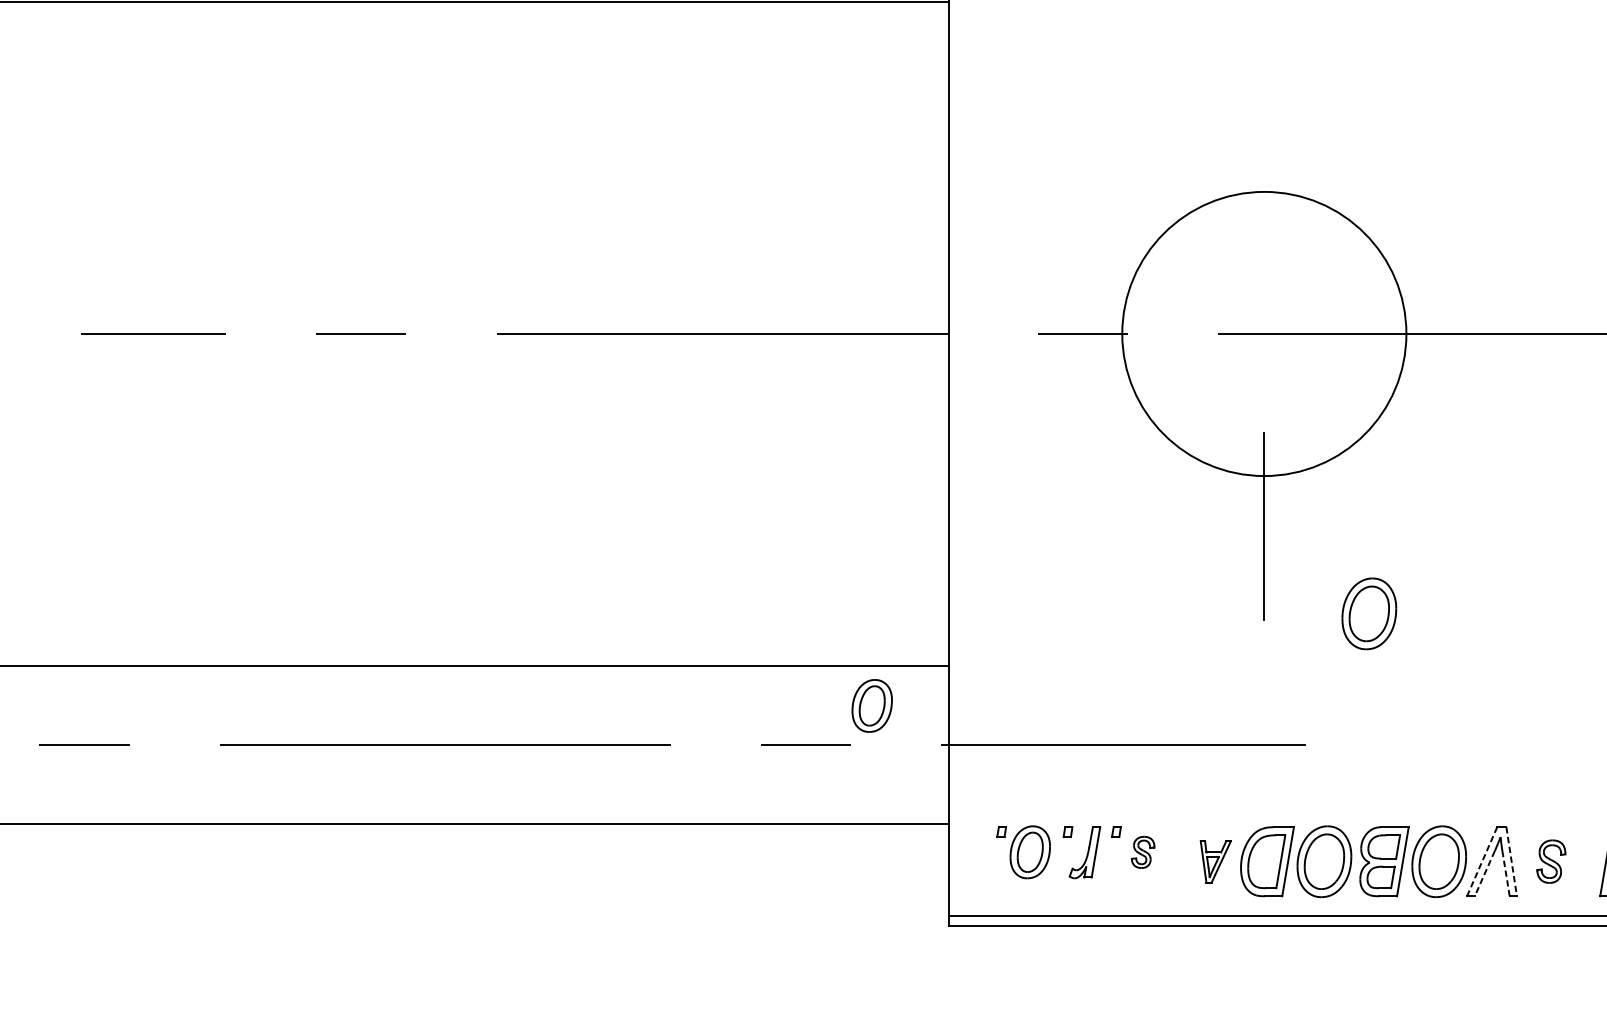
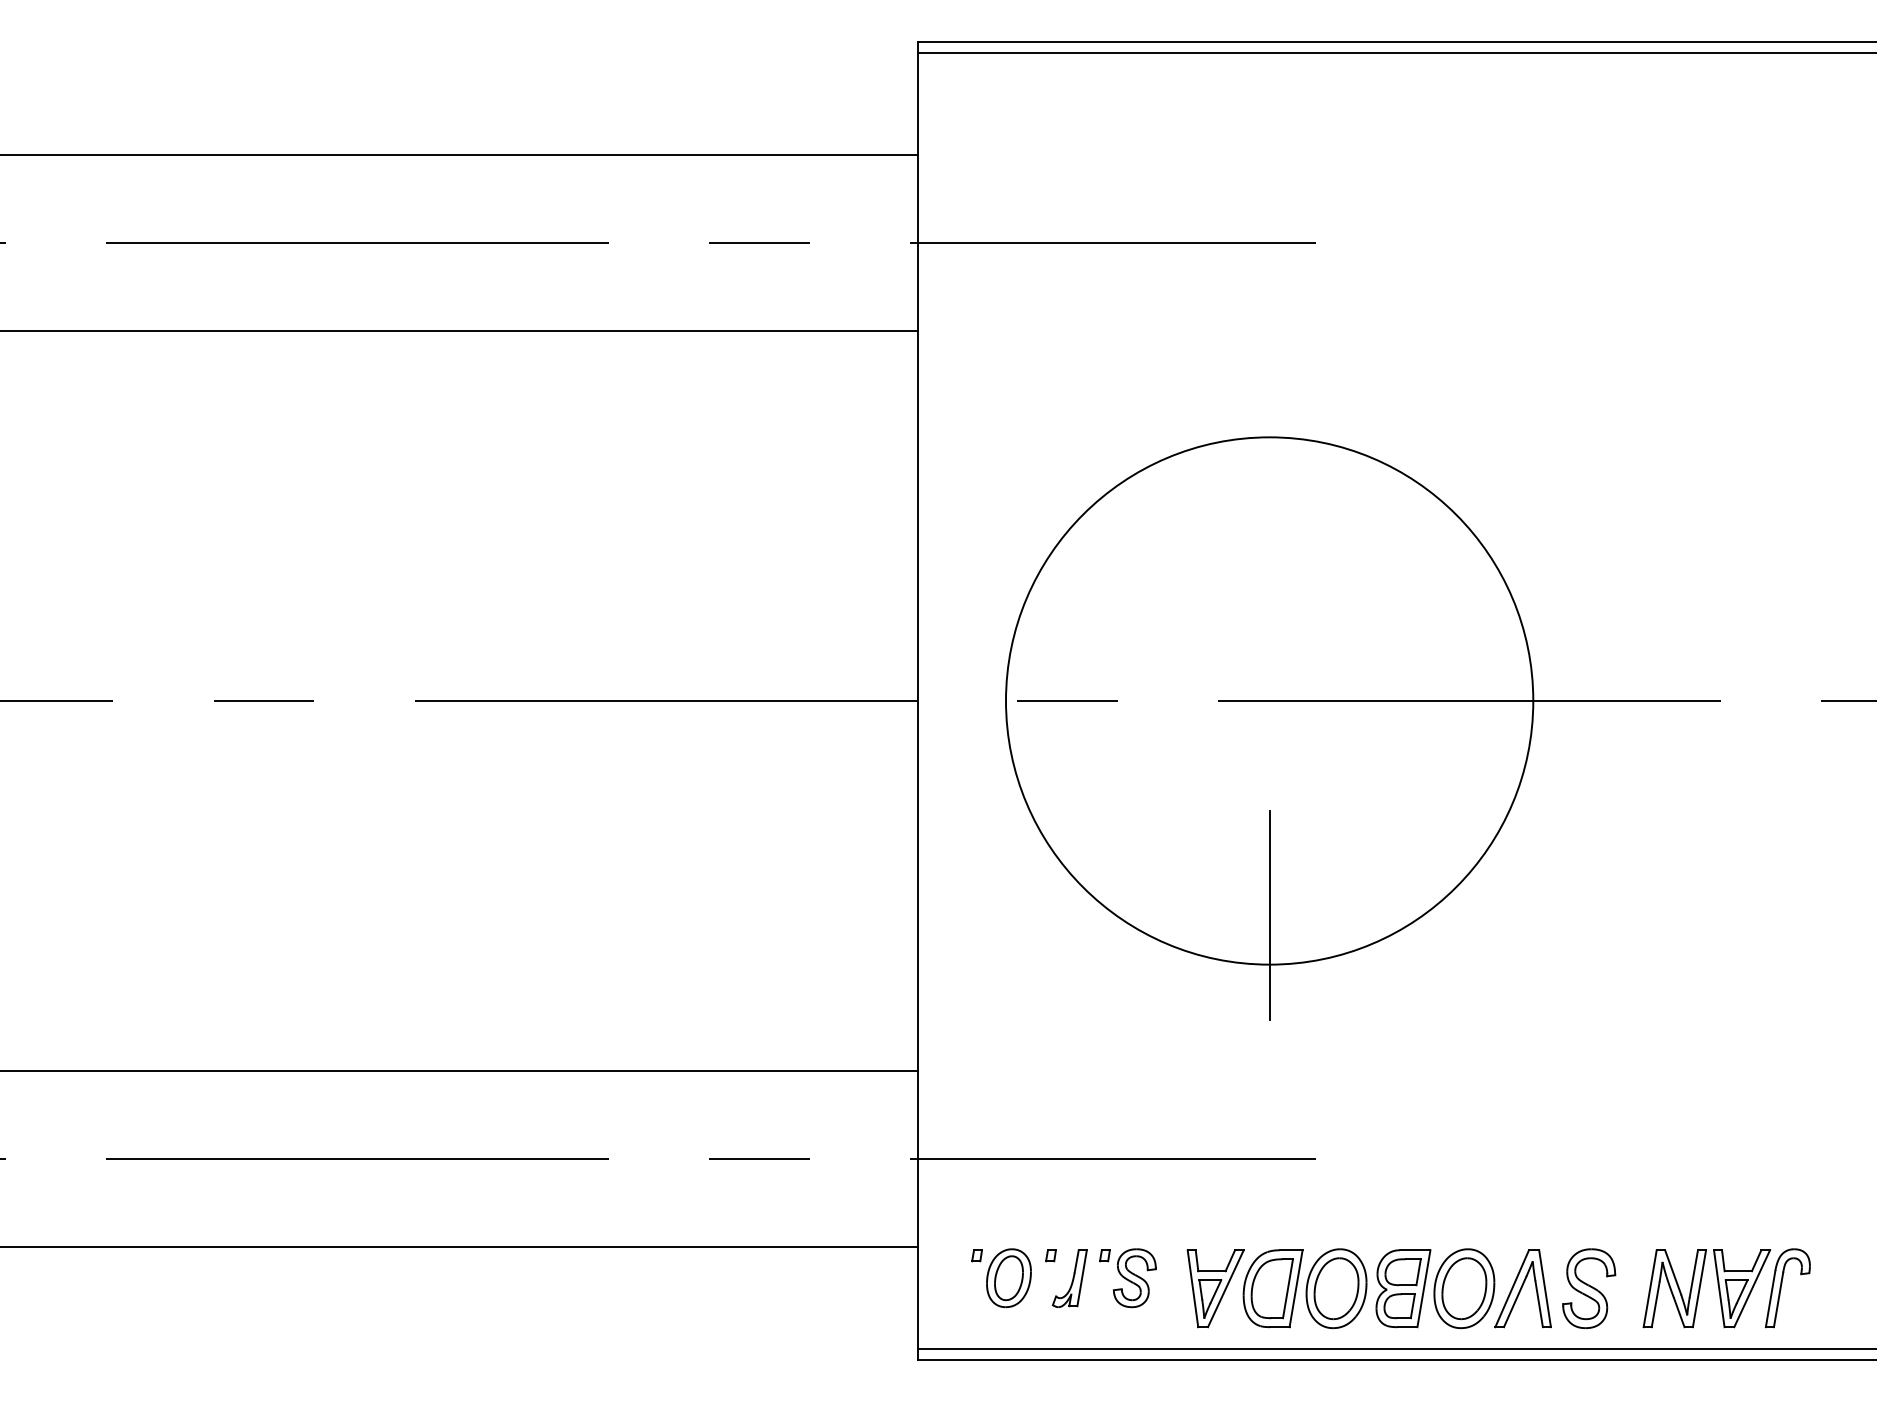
circle: (1264, 333) -> (1269, 700), size x1.67
part: (1369, 613) -> (1386, 1012), removed
part: (871, 706) -> (832, 1115), removed
part: (1142, 852) -> (1134, 1278), size x1.67
part: (1215, 861) -> (1215, 1288), size x1.67
line: (1482, 861) -> (1512, 1288), dashed -> solid
line: (1512, 861) -> (1545, 1288), dashed -> solid
part: (1551, 861) -> (1589, 1288), size x1.67
line: (1485, 874) -> (1515, 1302), dashed -> solid
line: (1506, 875) -> (1539, 1303), dashed -> solid

